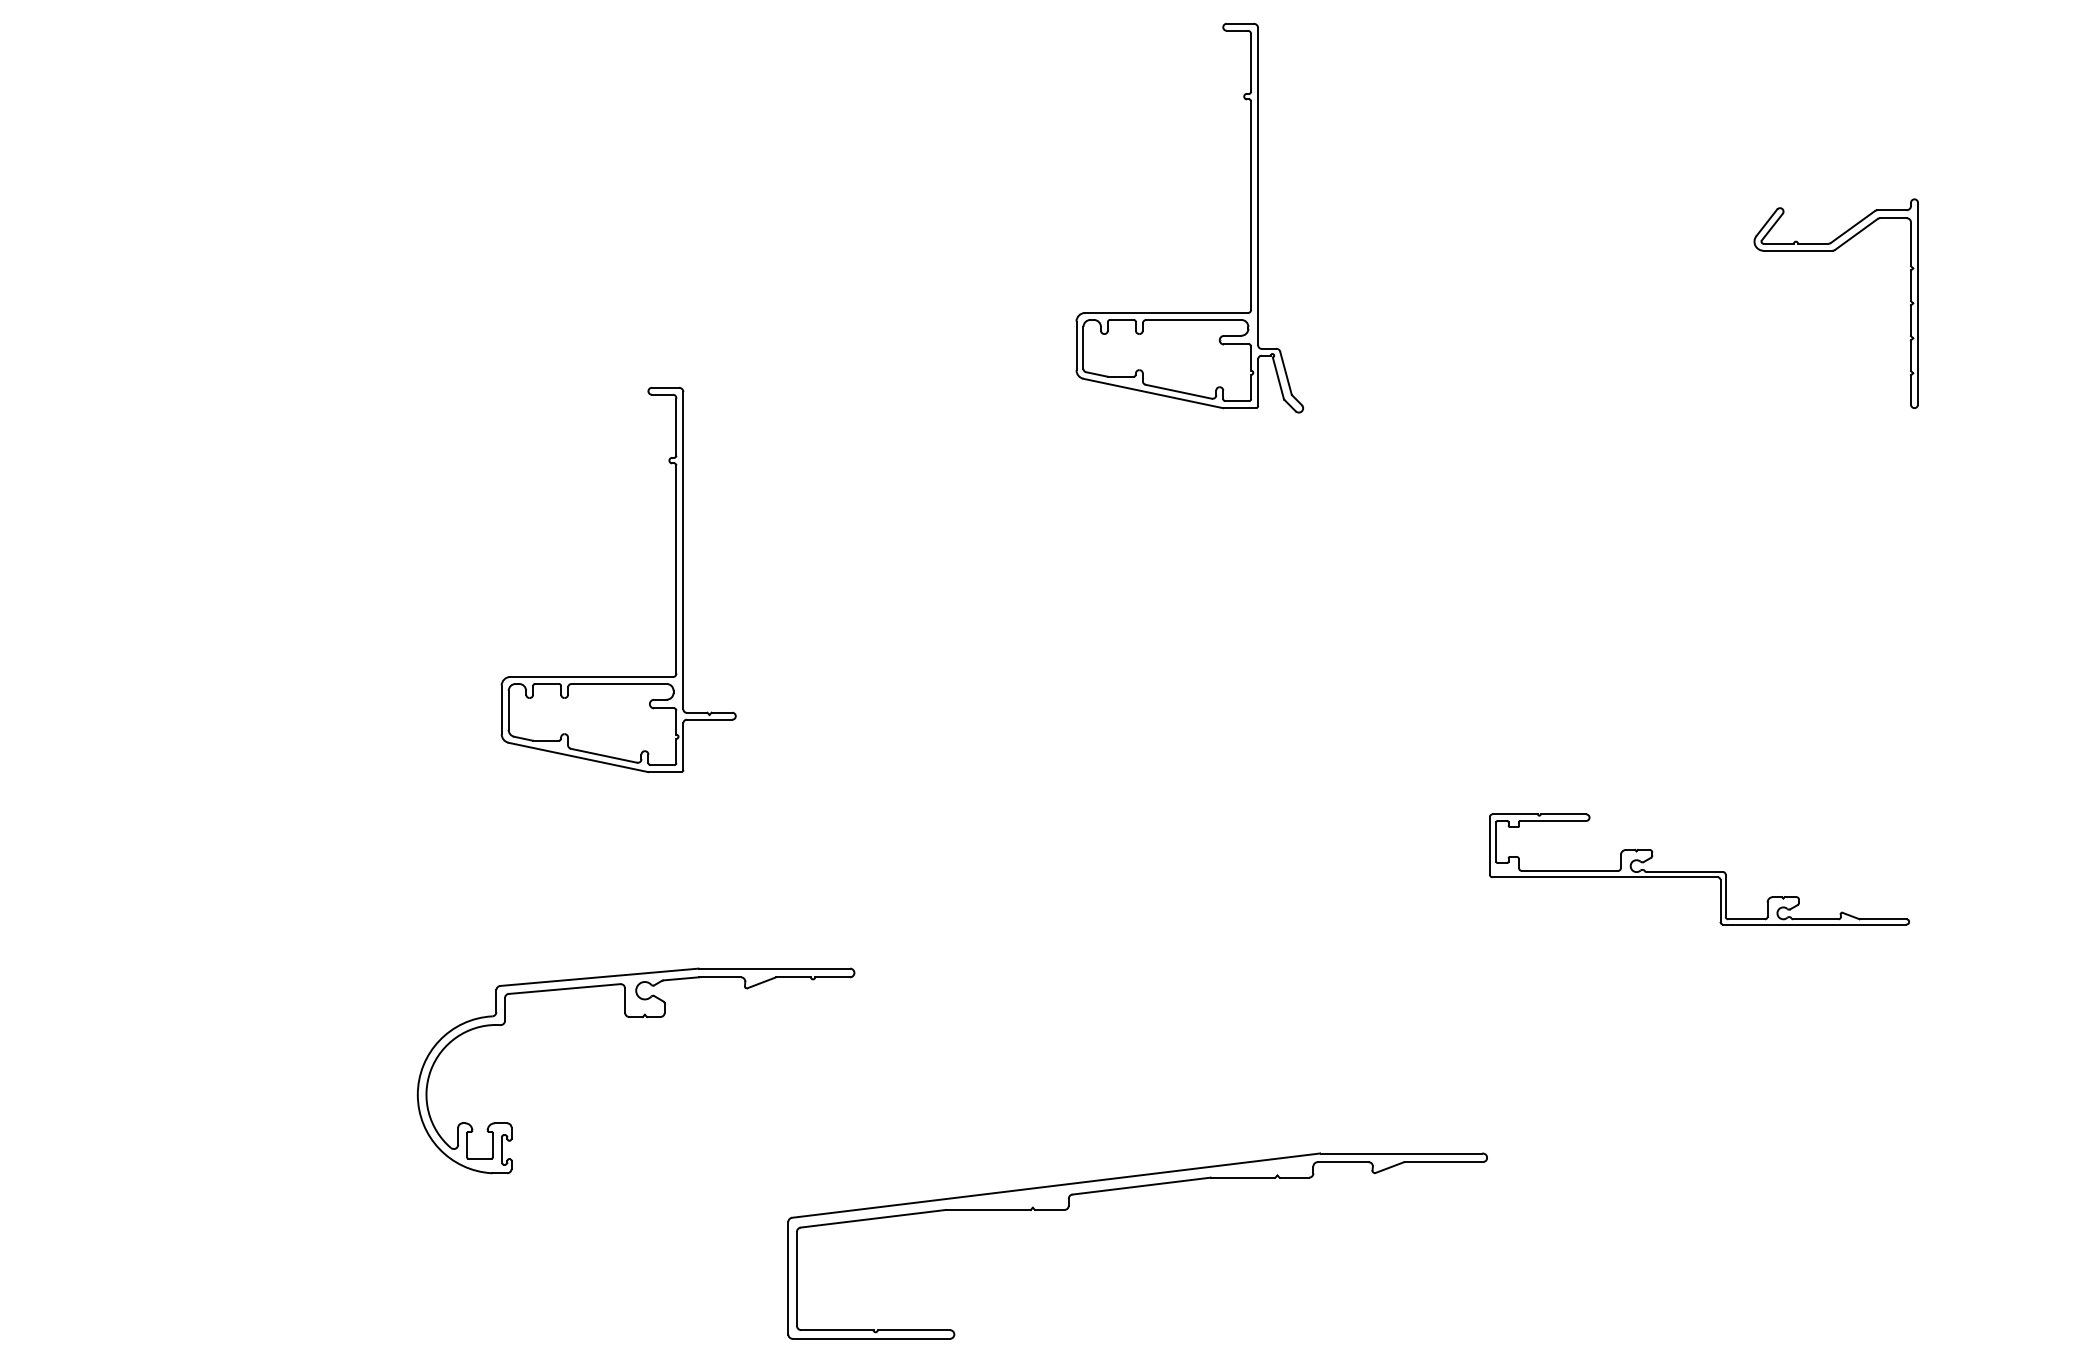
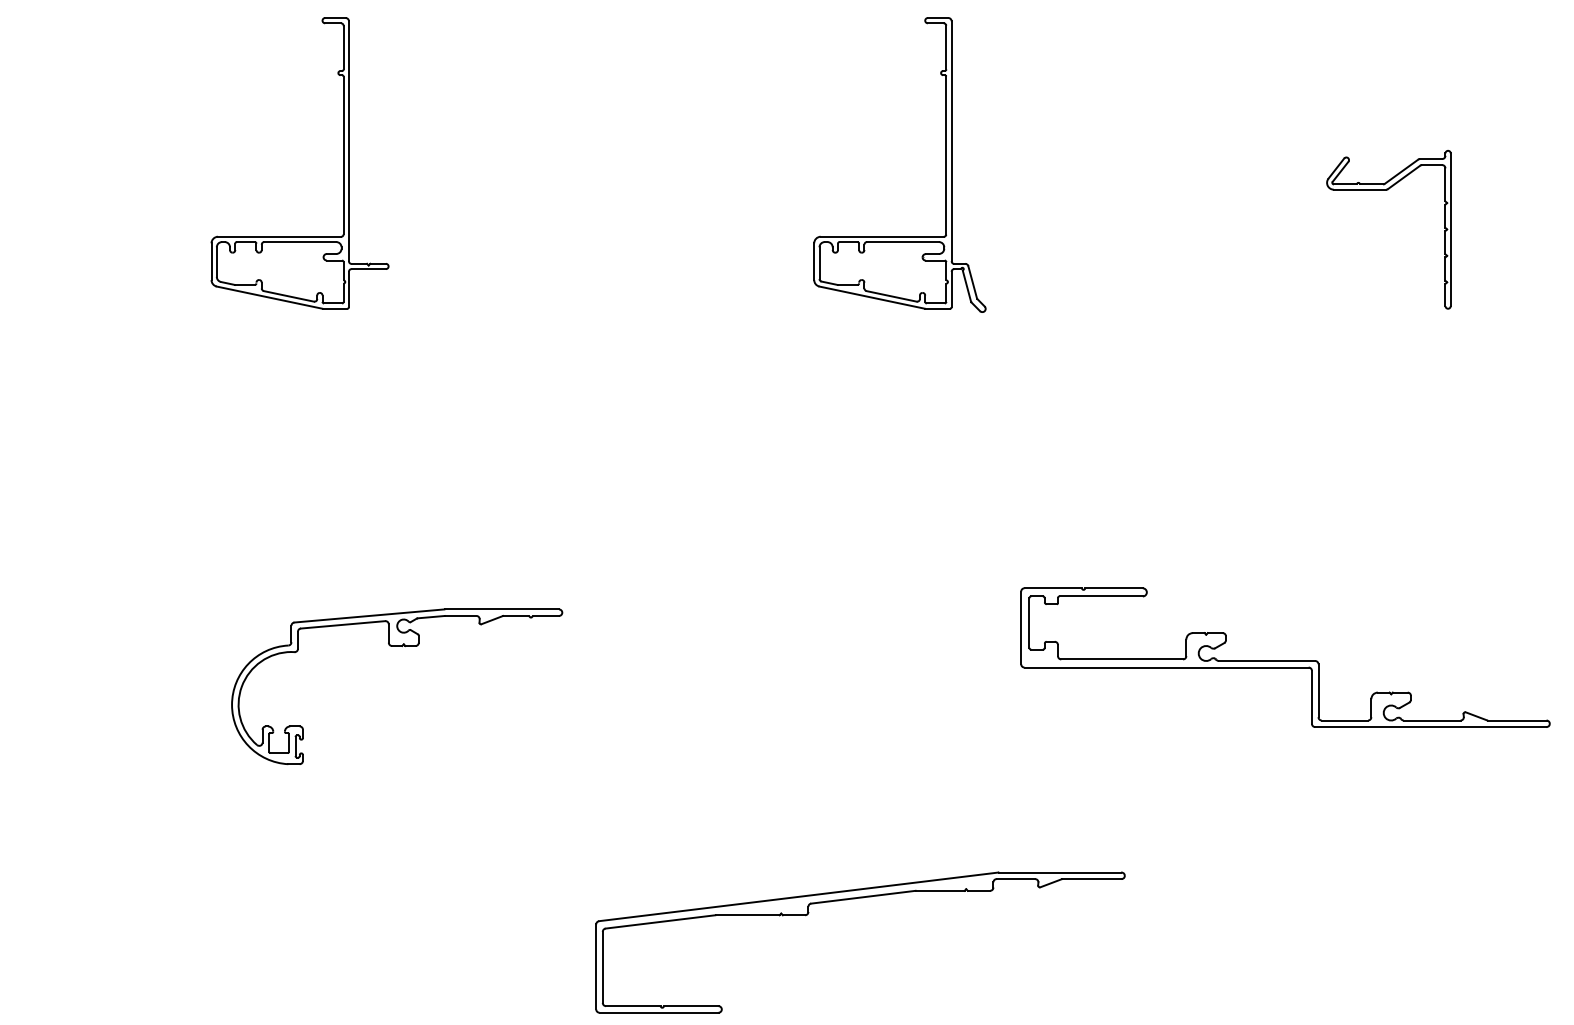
part: (675, 579) -> (342, 163), moved
part: (1699, 869) -> (1285, 657), size x1.67
part: (635, 1017) -> (396, 646), moved

